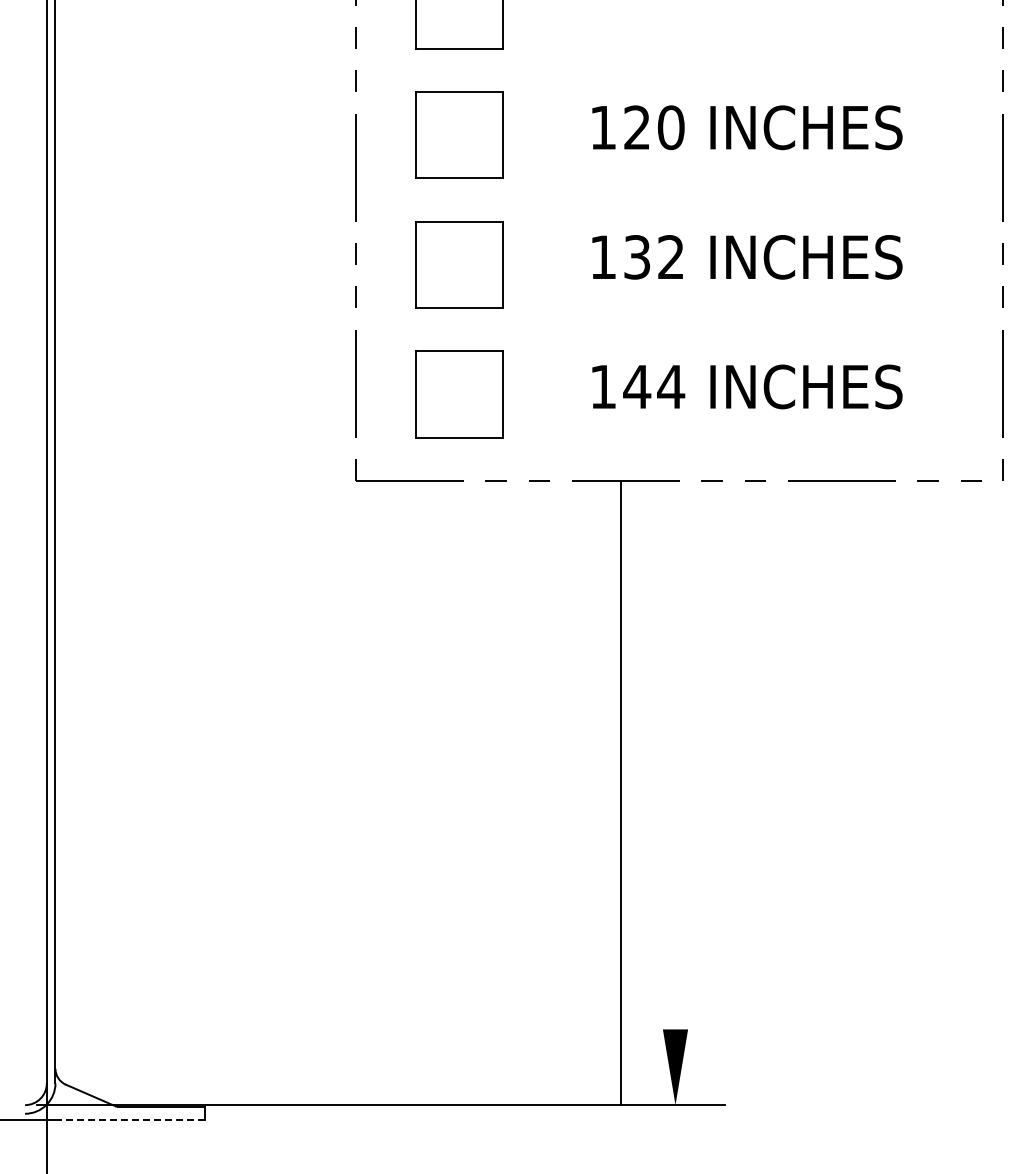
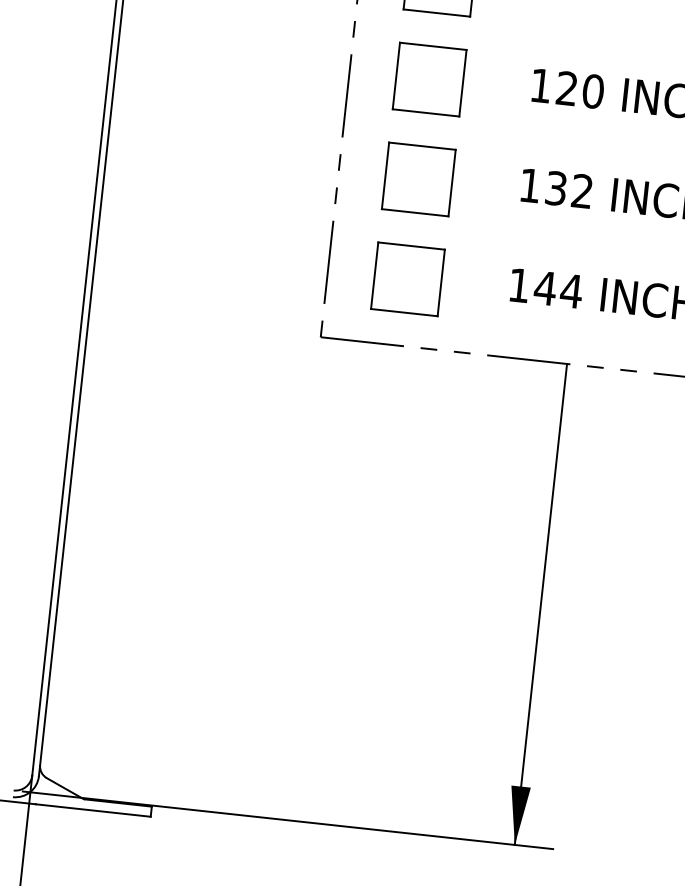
line: (620, 792) -> (540, 604), moved
line: (130, 1119) -> (93, 810), dashed -> solid

